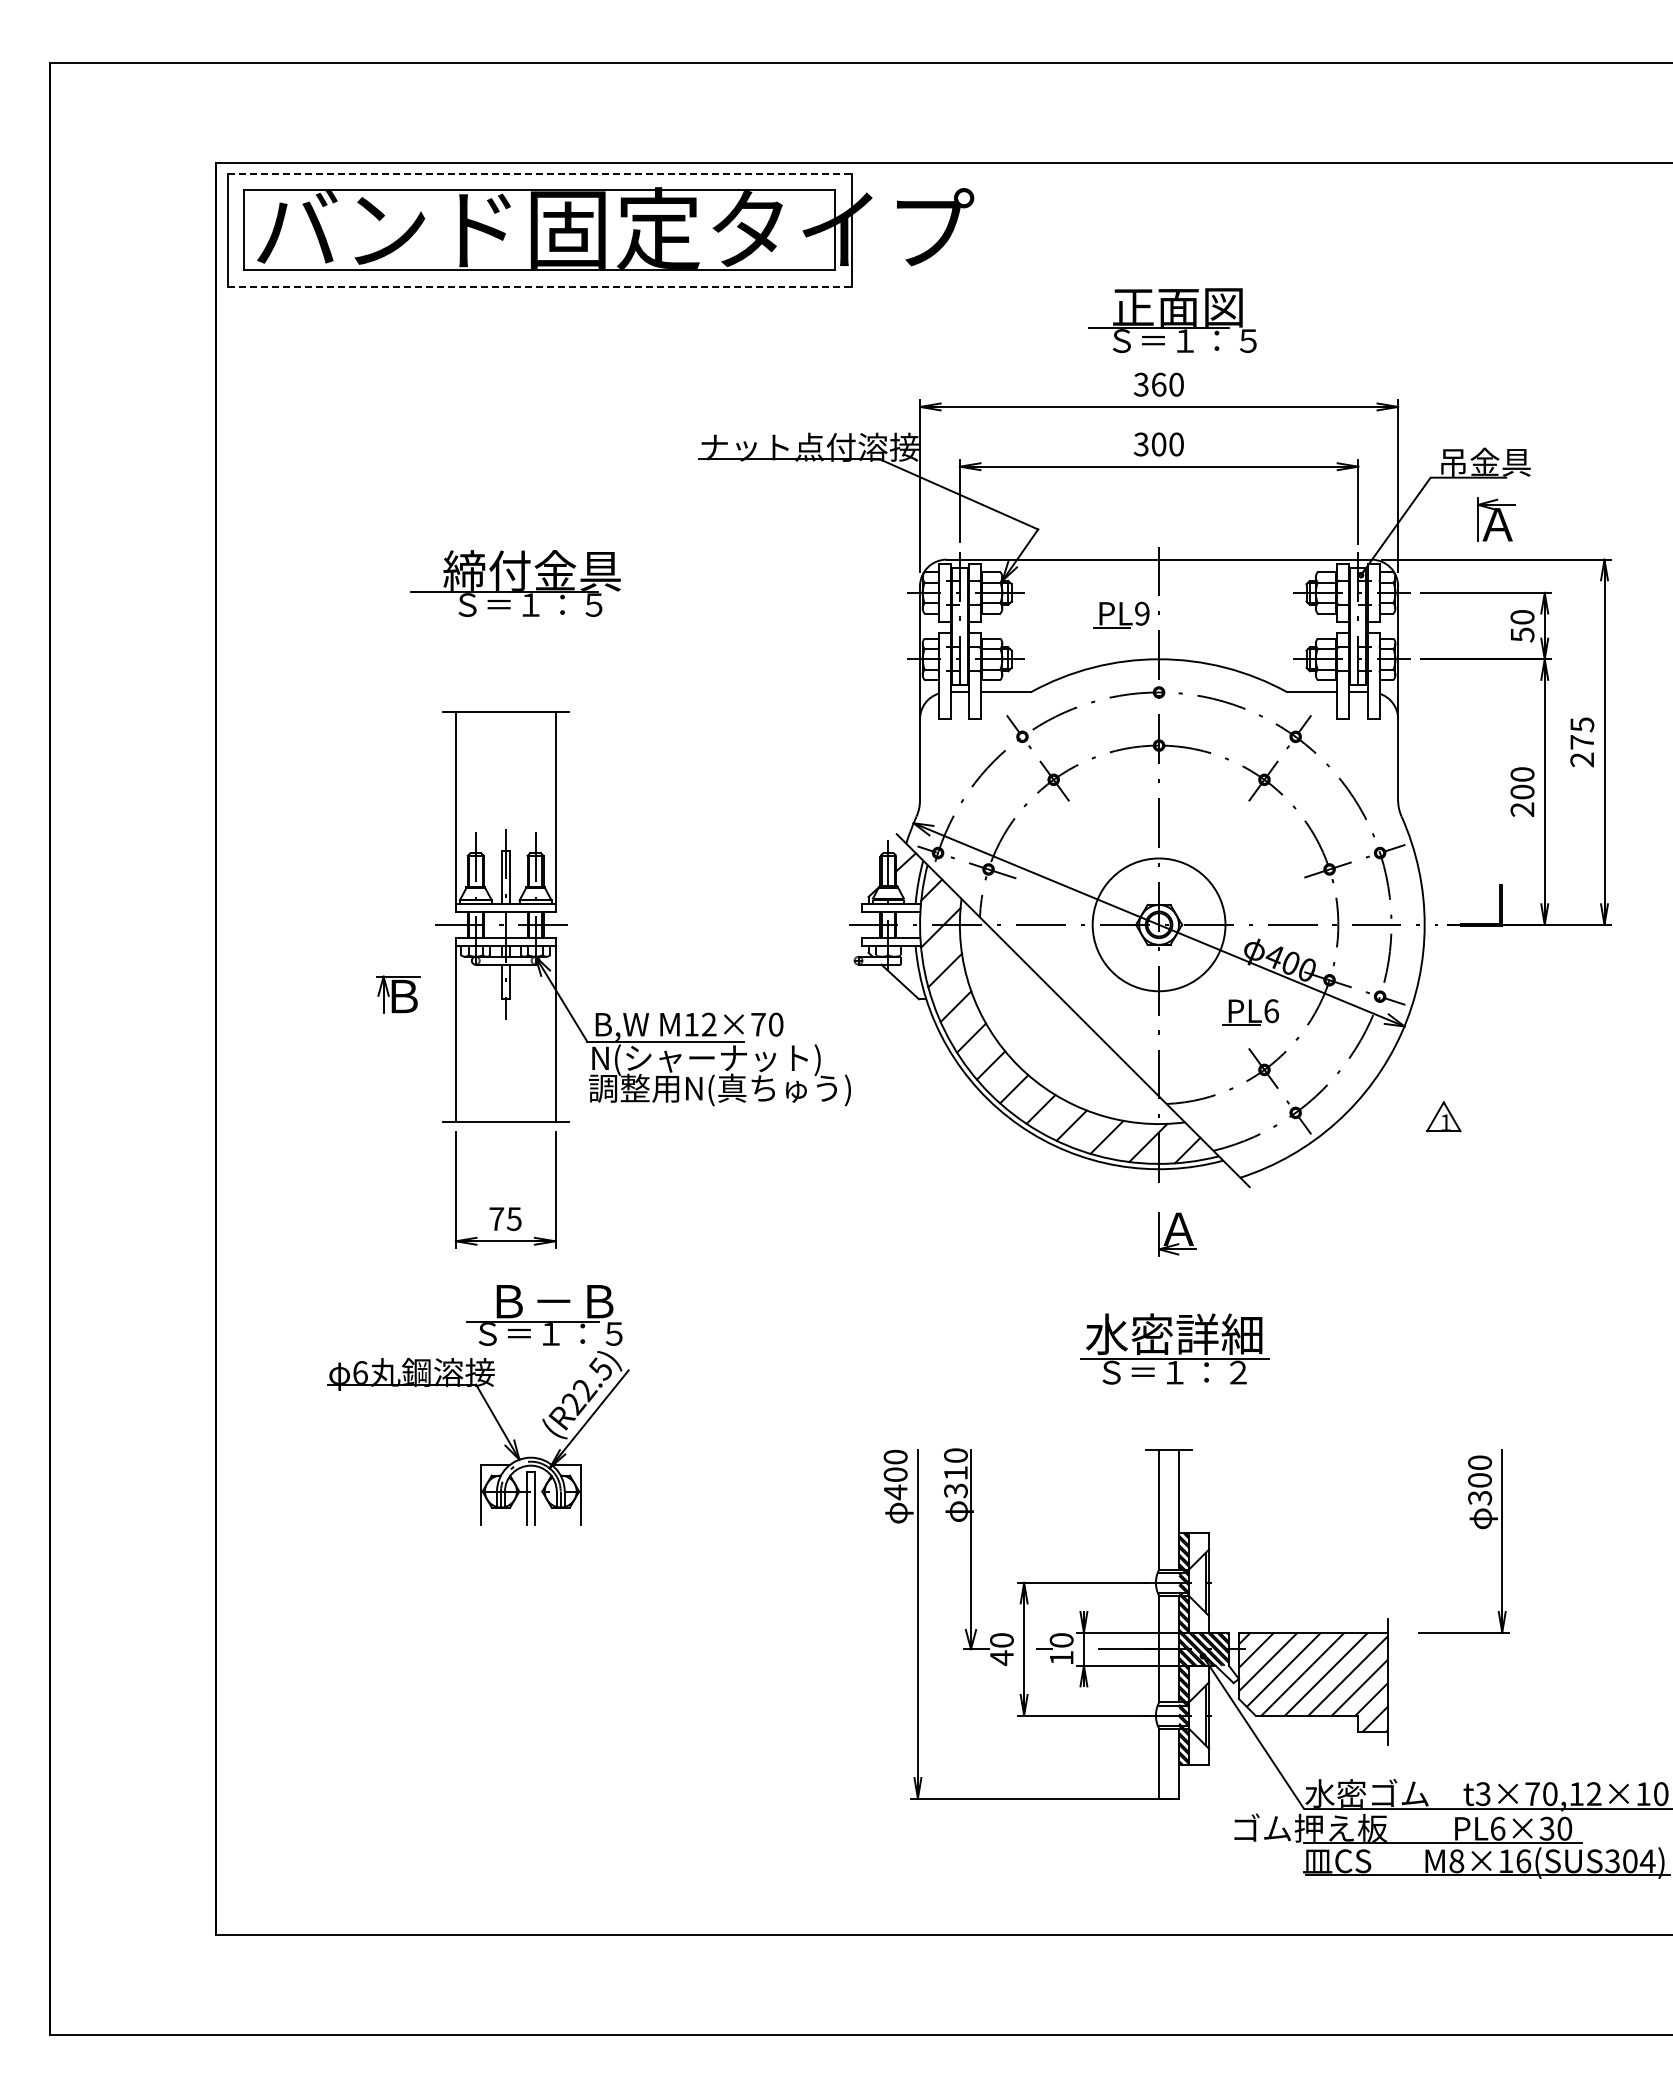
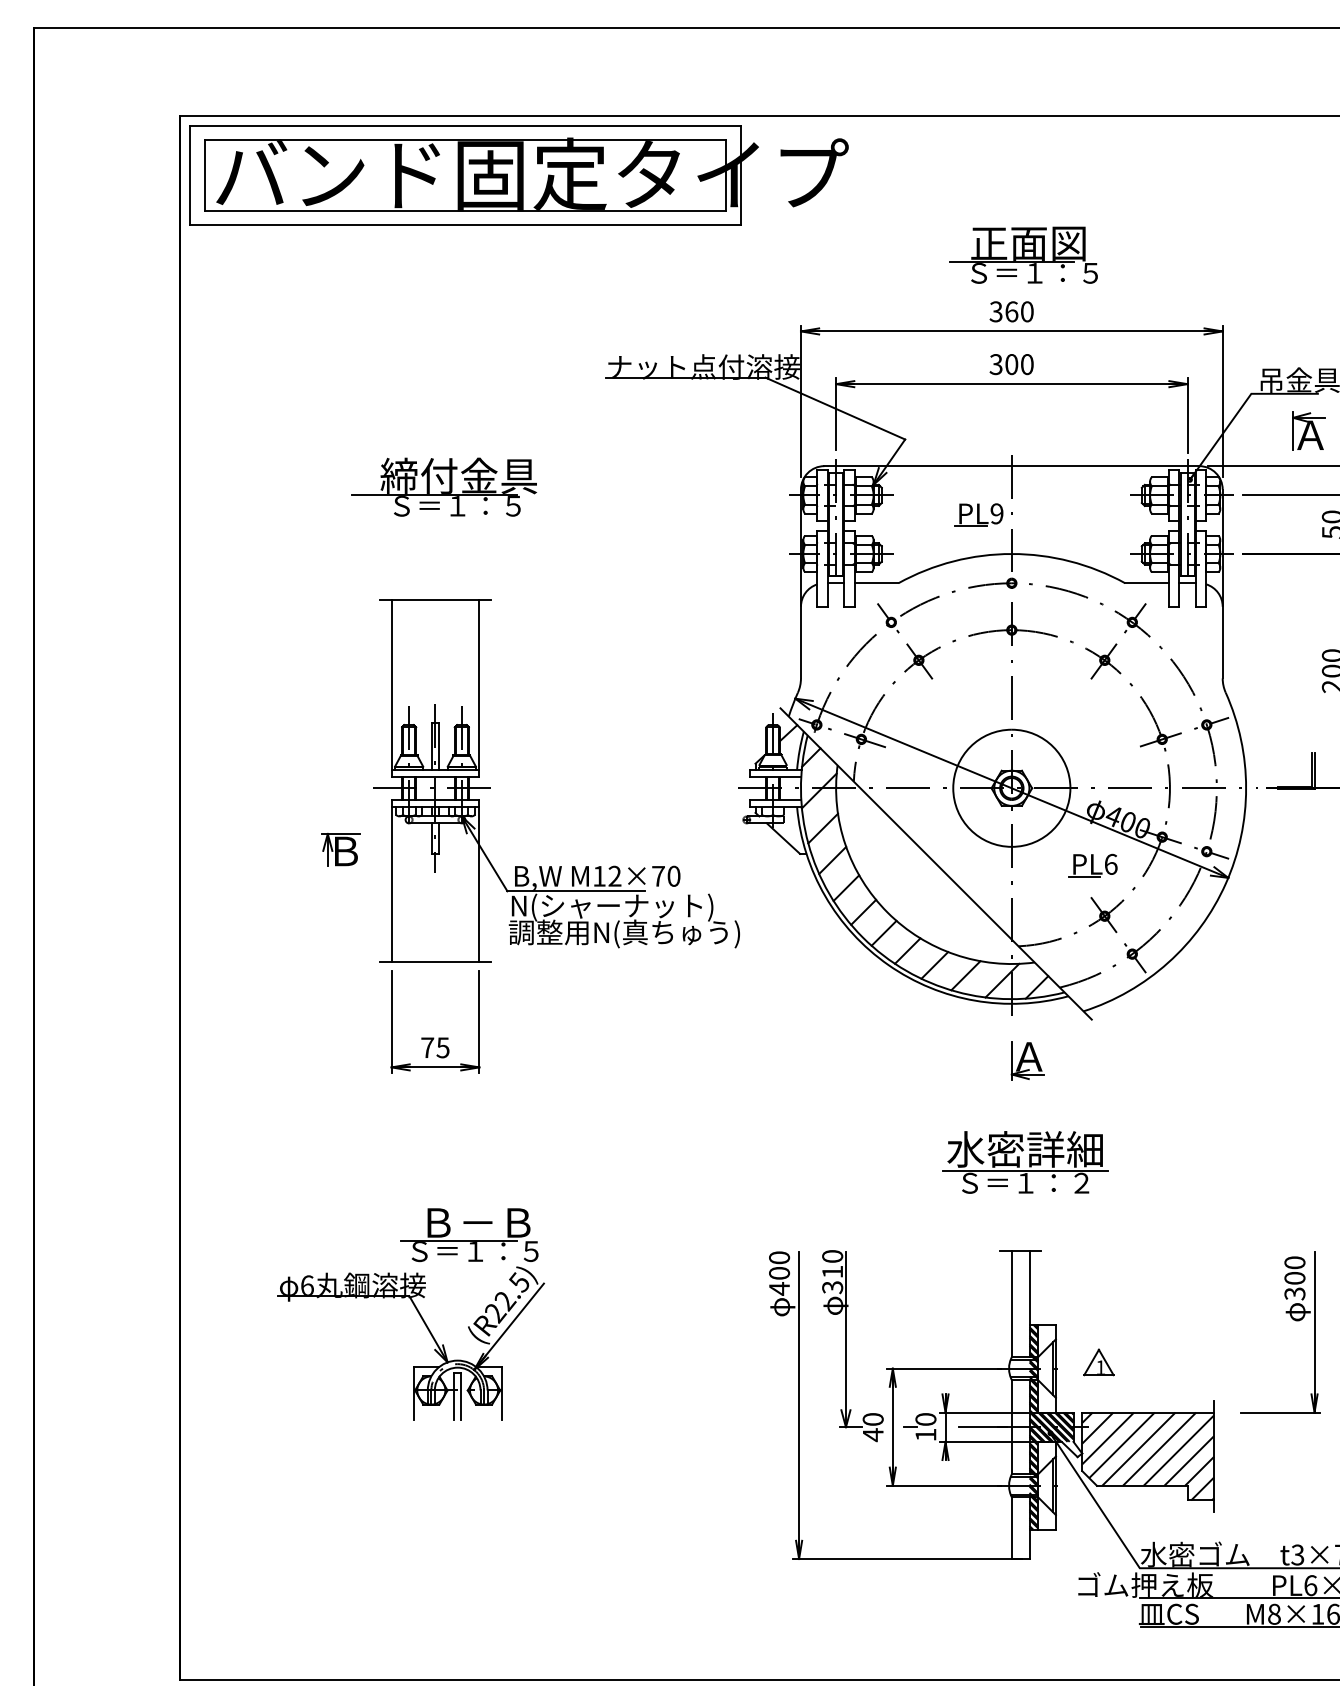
line: (540, 173) -> (466, 125), dashed -> solid
line: (540, 286) -> (466, 225), dashed -> solid
part: (1443, 1116) -> (1098, 1362), moved
part: (484, 1401) -> (416, 1311), moved

